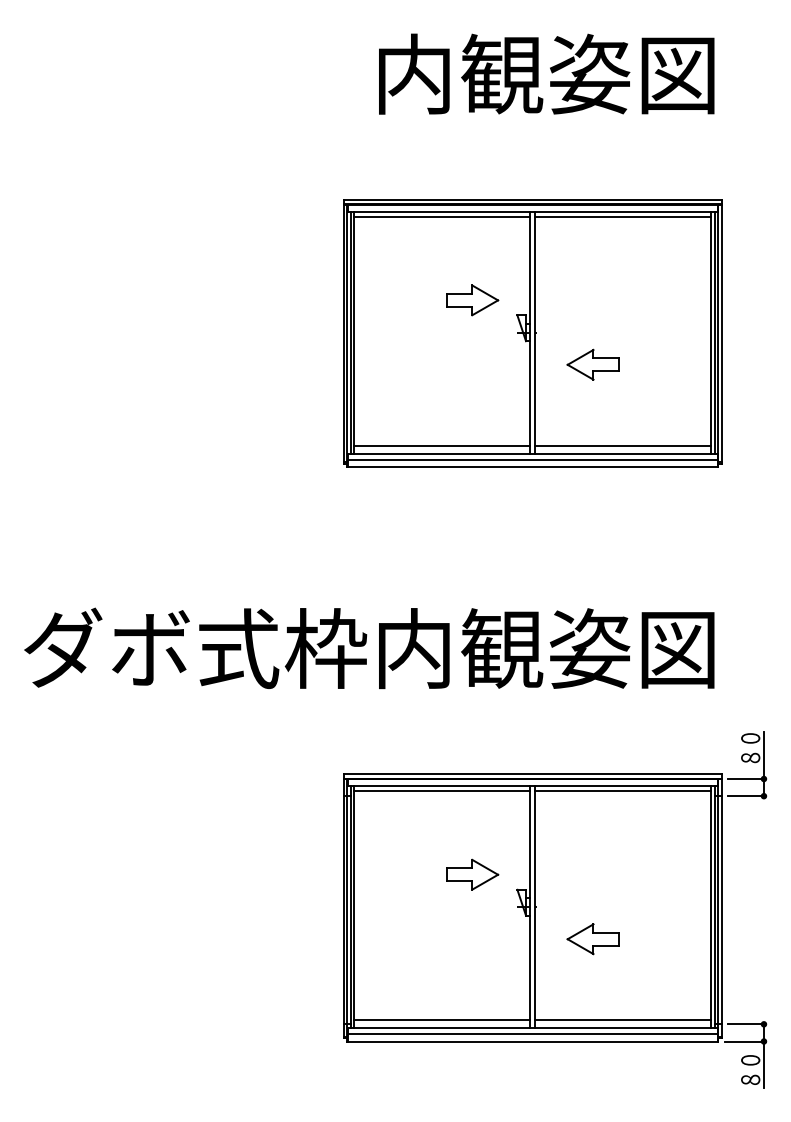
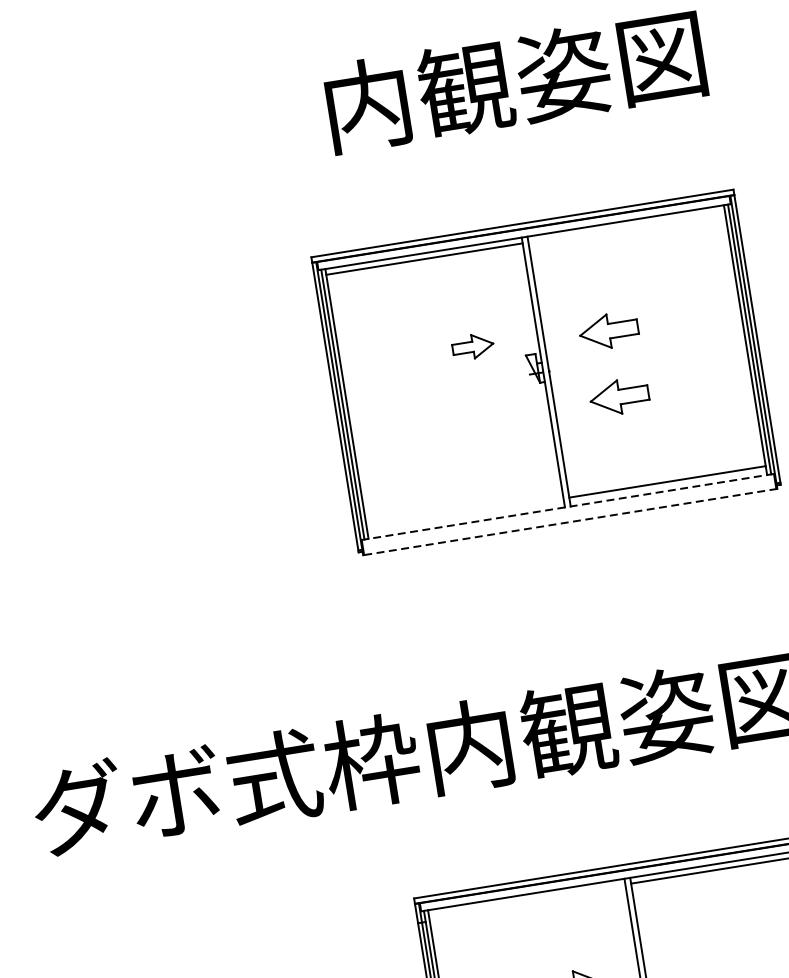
line: (623, 217) -> (626, 227), removed
part: (472, 300) -> (473, 346), size x0.7
part: (592, 305) -> (607, 331), added
line: (442, 445) -> (465, 514), removed
line: (532, 453) -> (567, 506), solid -> dashed
line: (532, 459) -> (568, 513), removed
line: (532, 467) -> (569, 522), solid -> dashed
line: (442, 791) -> (527, 900), removed

